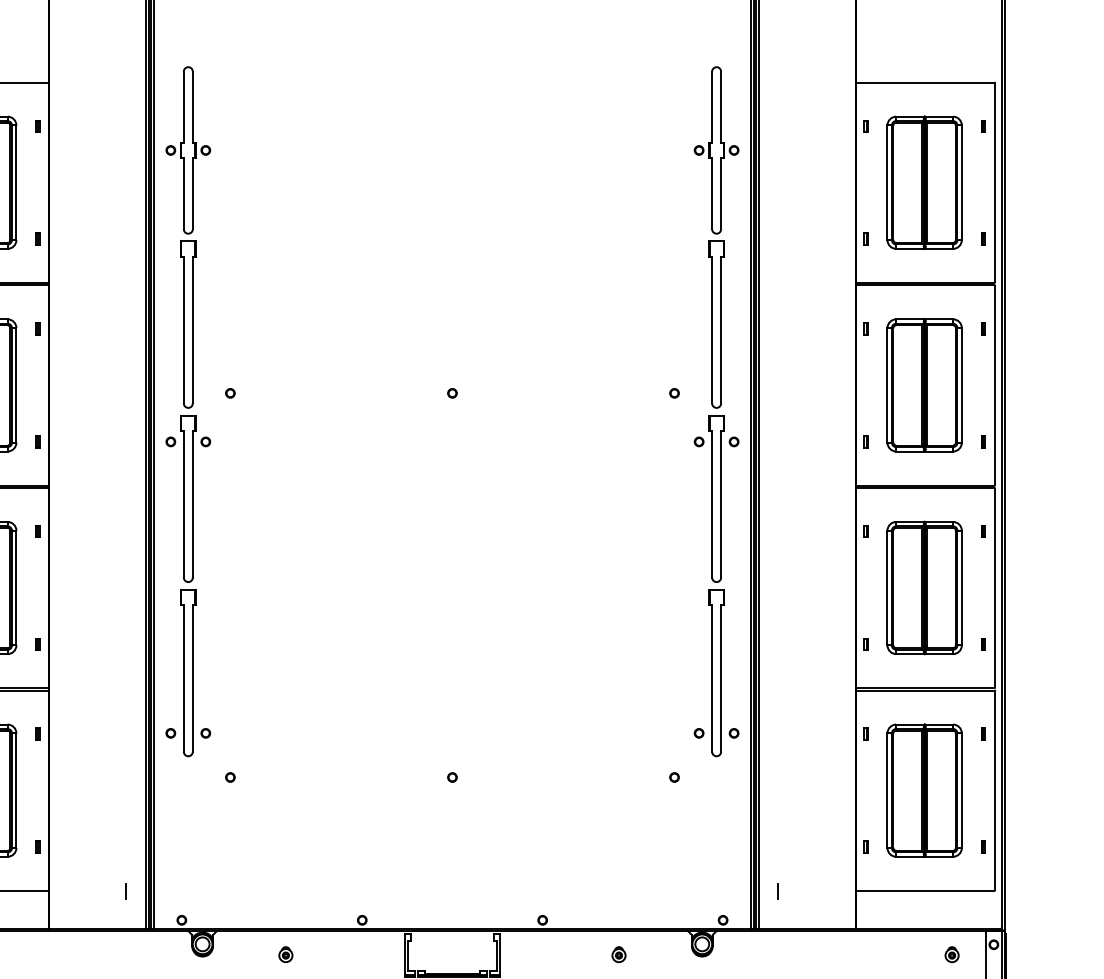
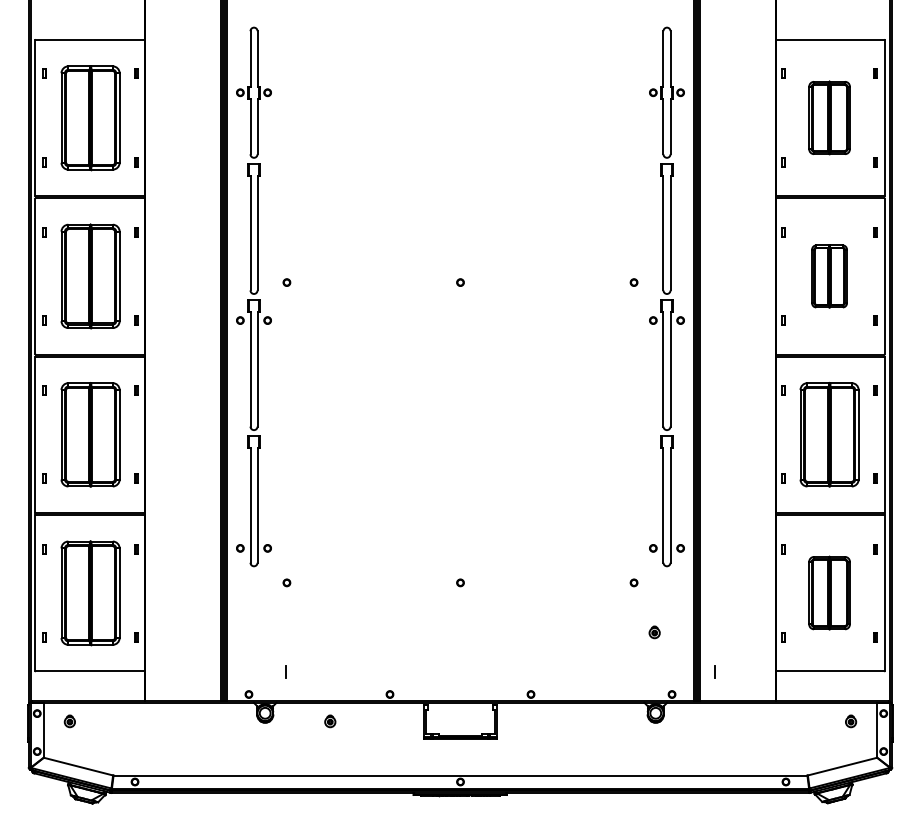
part: (924, 182) -> (829, 117), size x0.7
part: (924, 385) -> (829, 276), size x0.6
part: (924, 789) -> (829, 592), size x0.7
line: (126, 890) -> (285, 671), moved
part: (618, 954) -> (654, 632), moved

